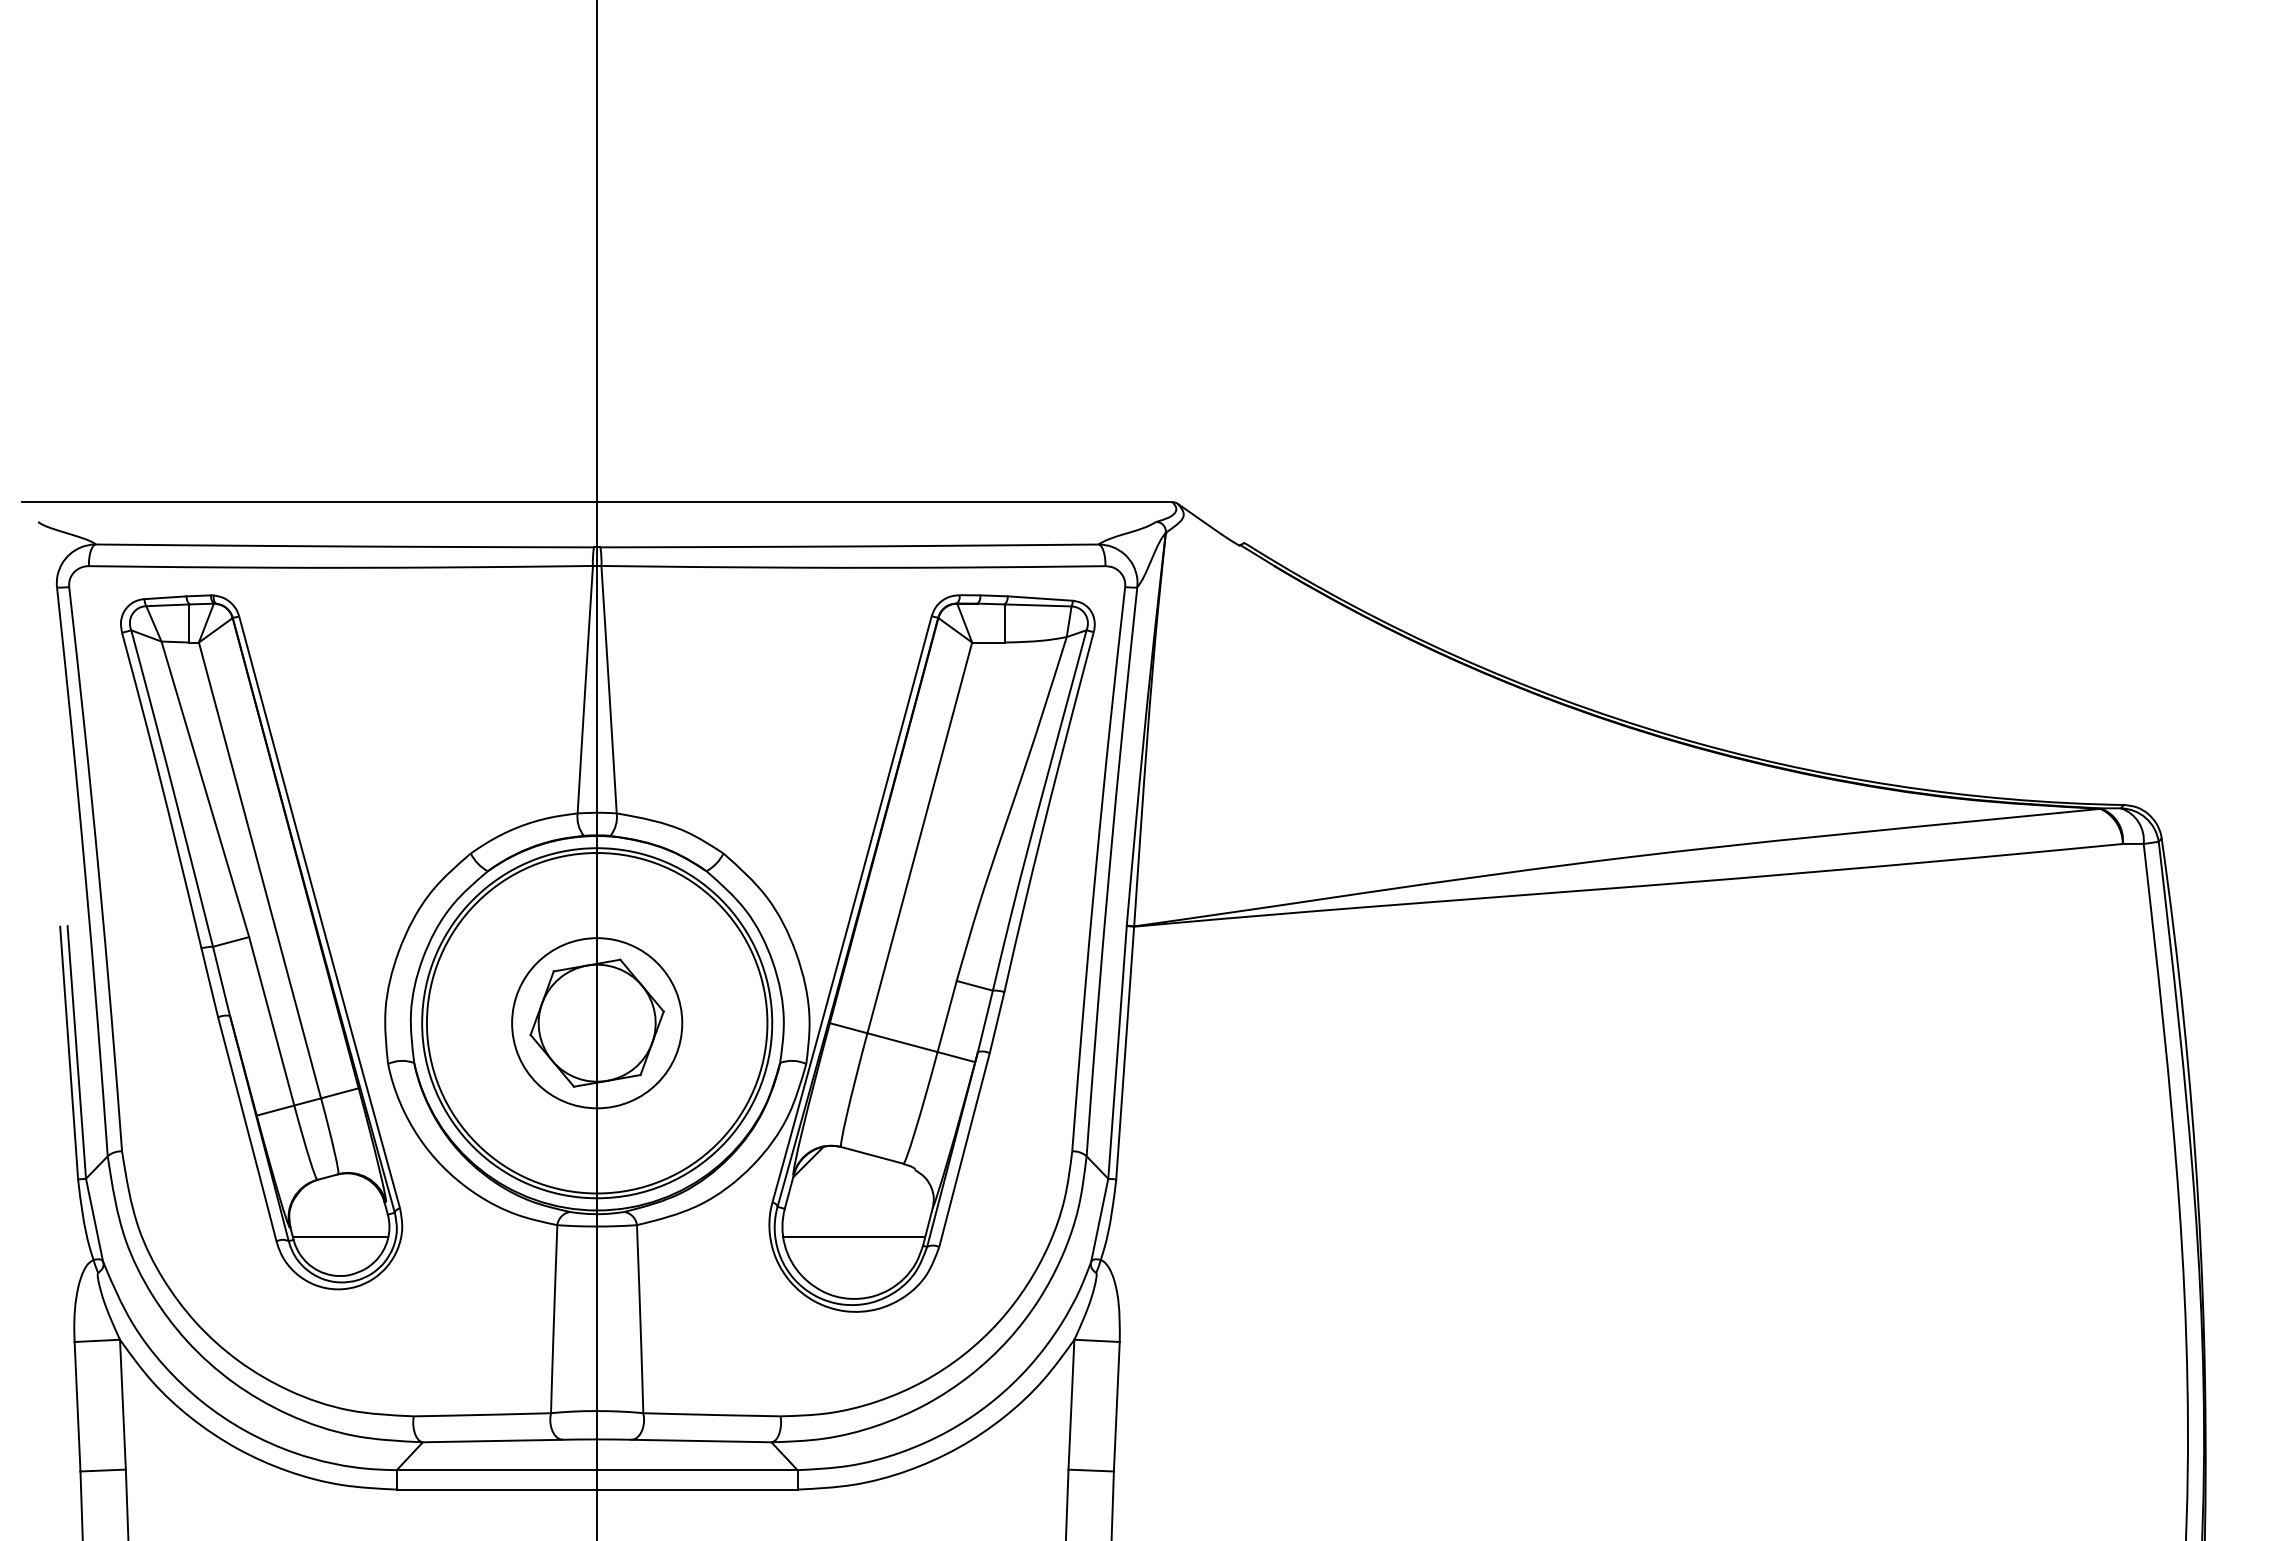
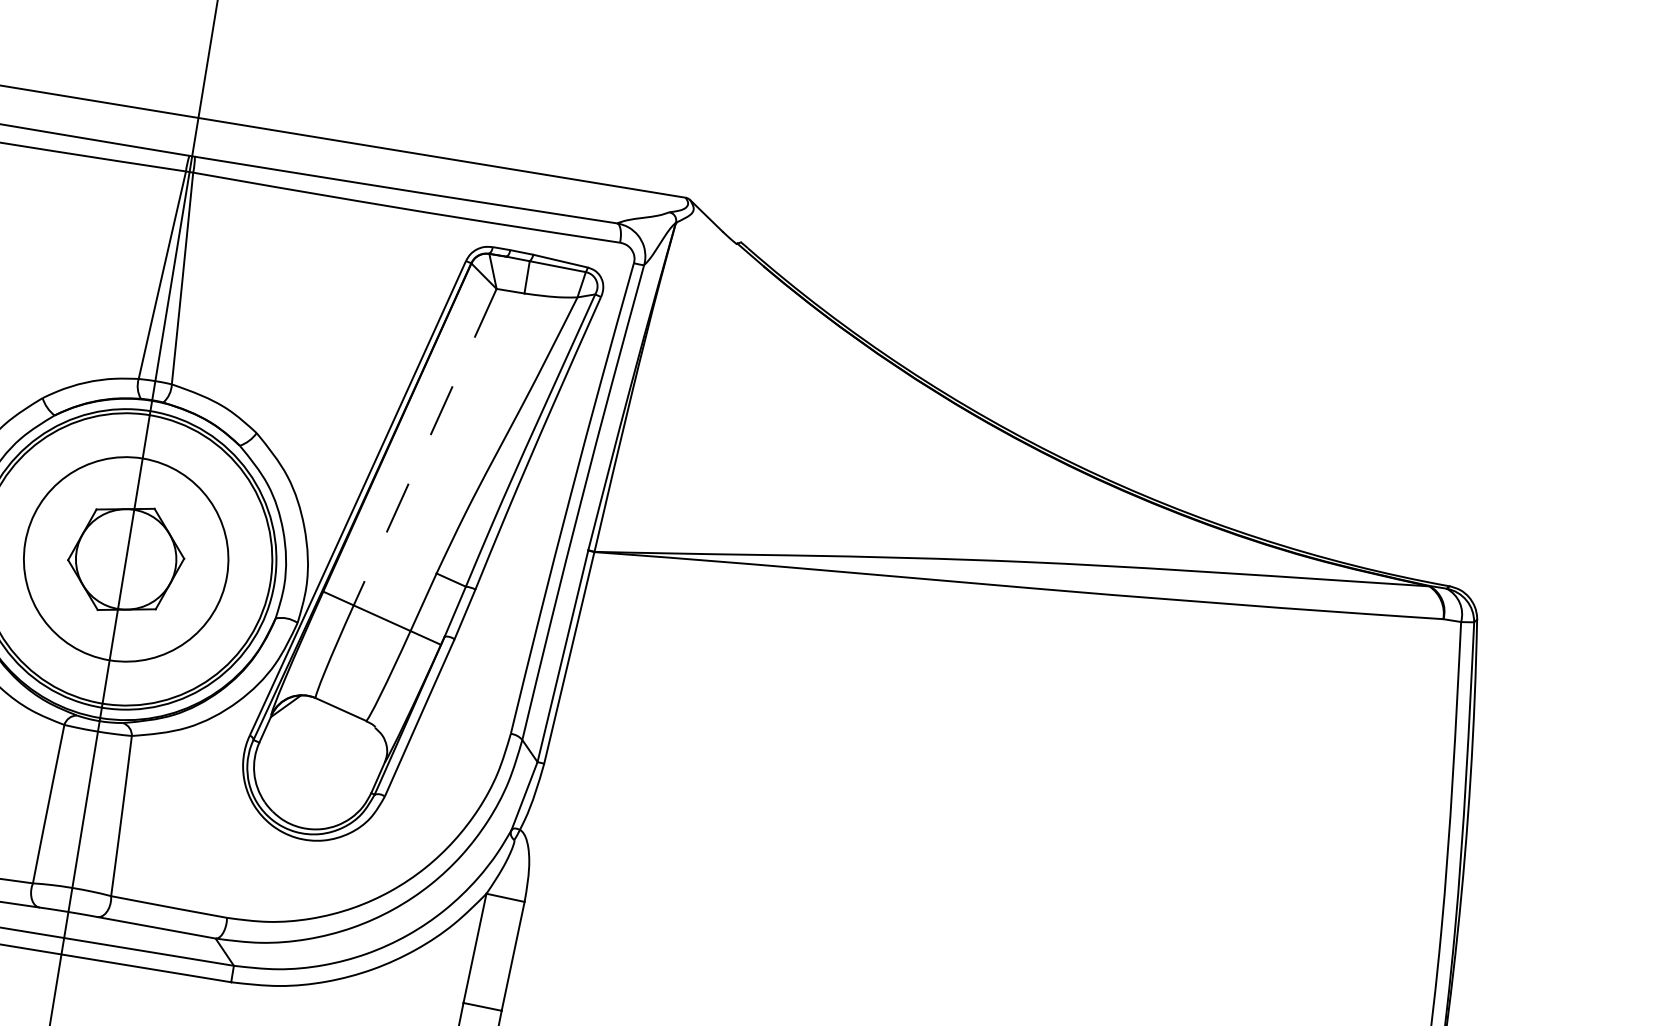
line: (919, 838) -> (424, 447), solid -> dashed
circle: (597, 1023) -> (126, 559), size x1.4
line: (854, 1237) -> (314, 776), removed

